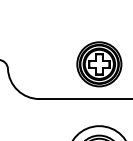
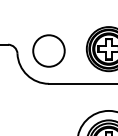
circle: (39, 65) -> (49, 50), added

